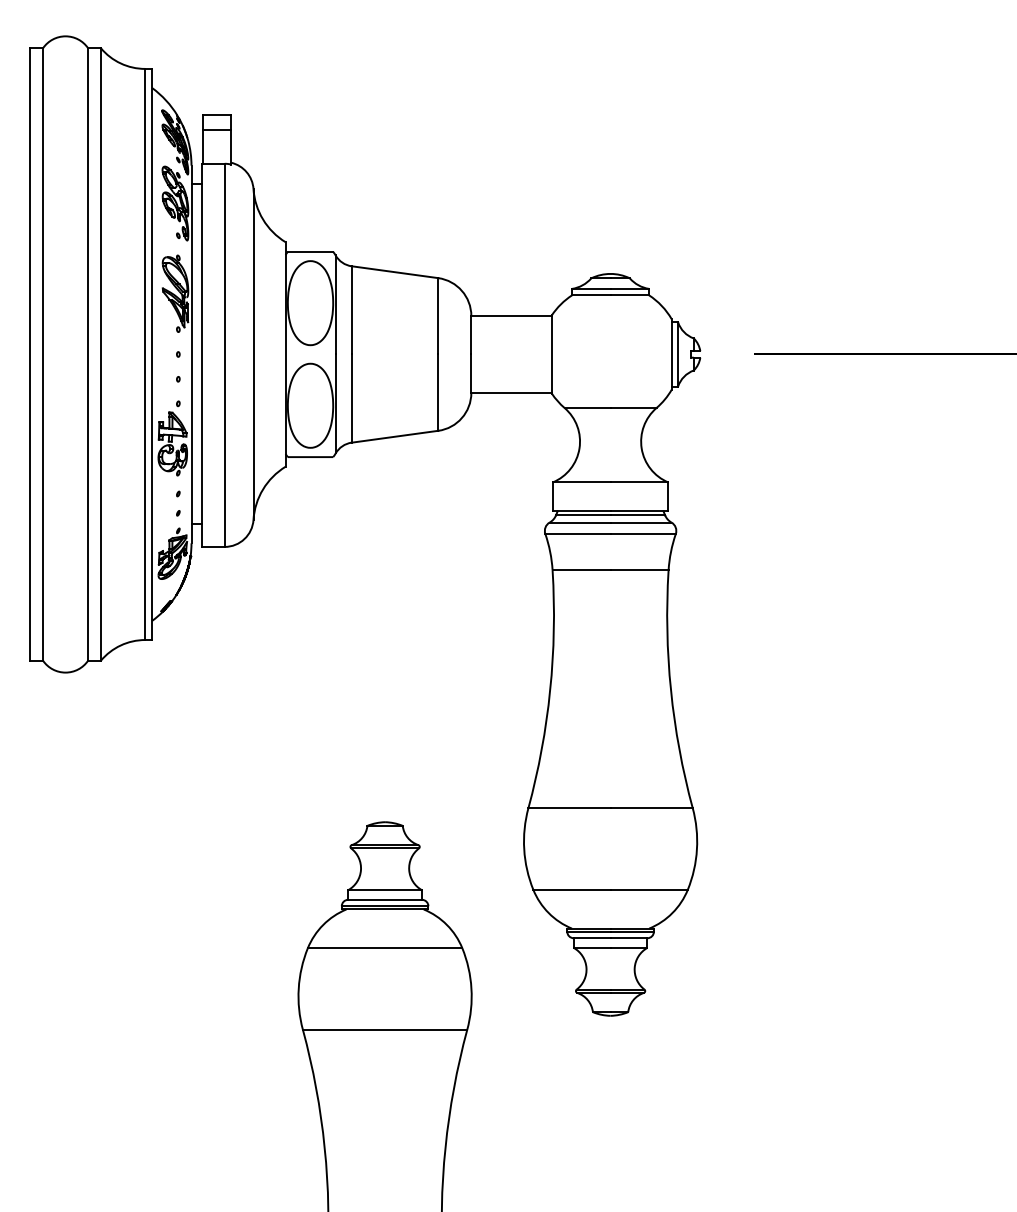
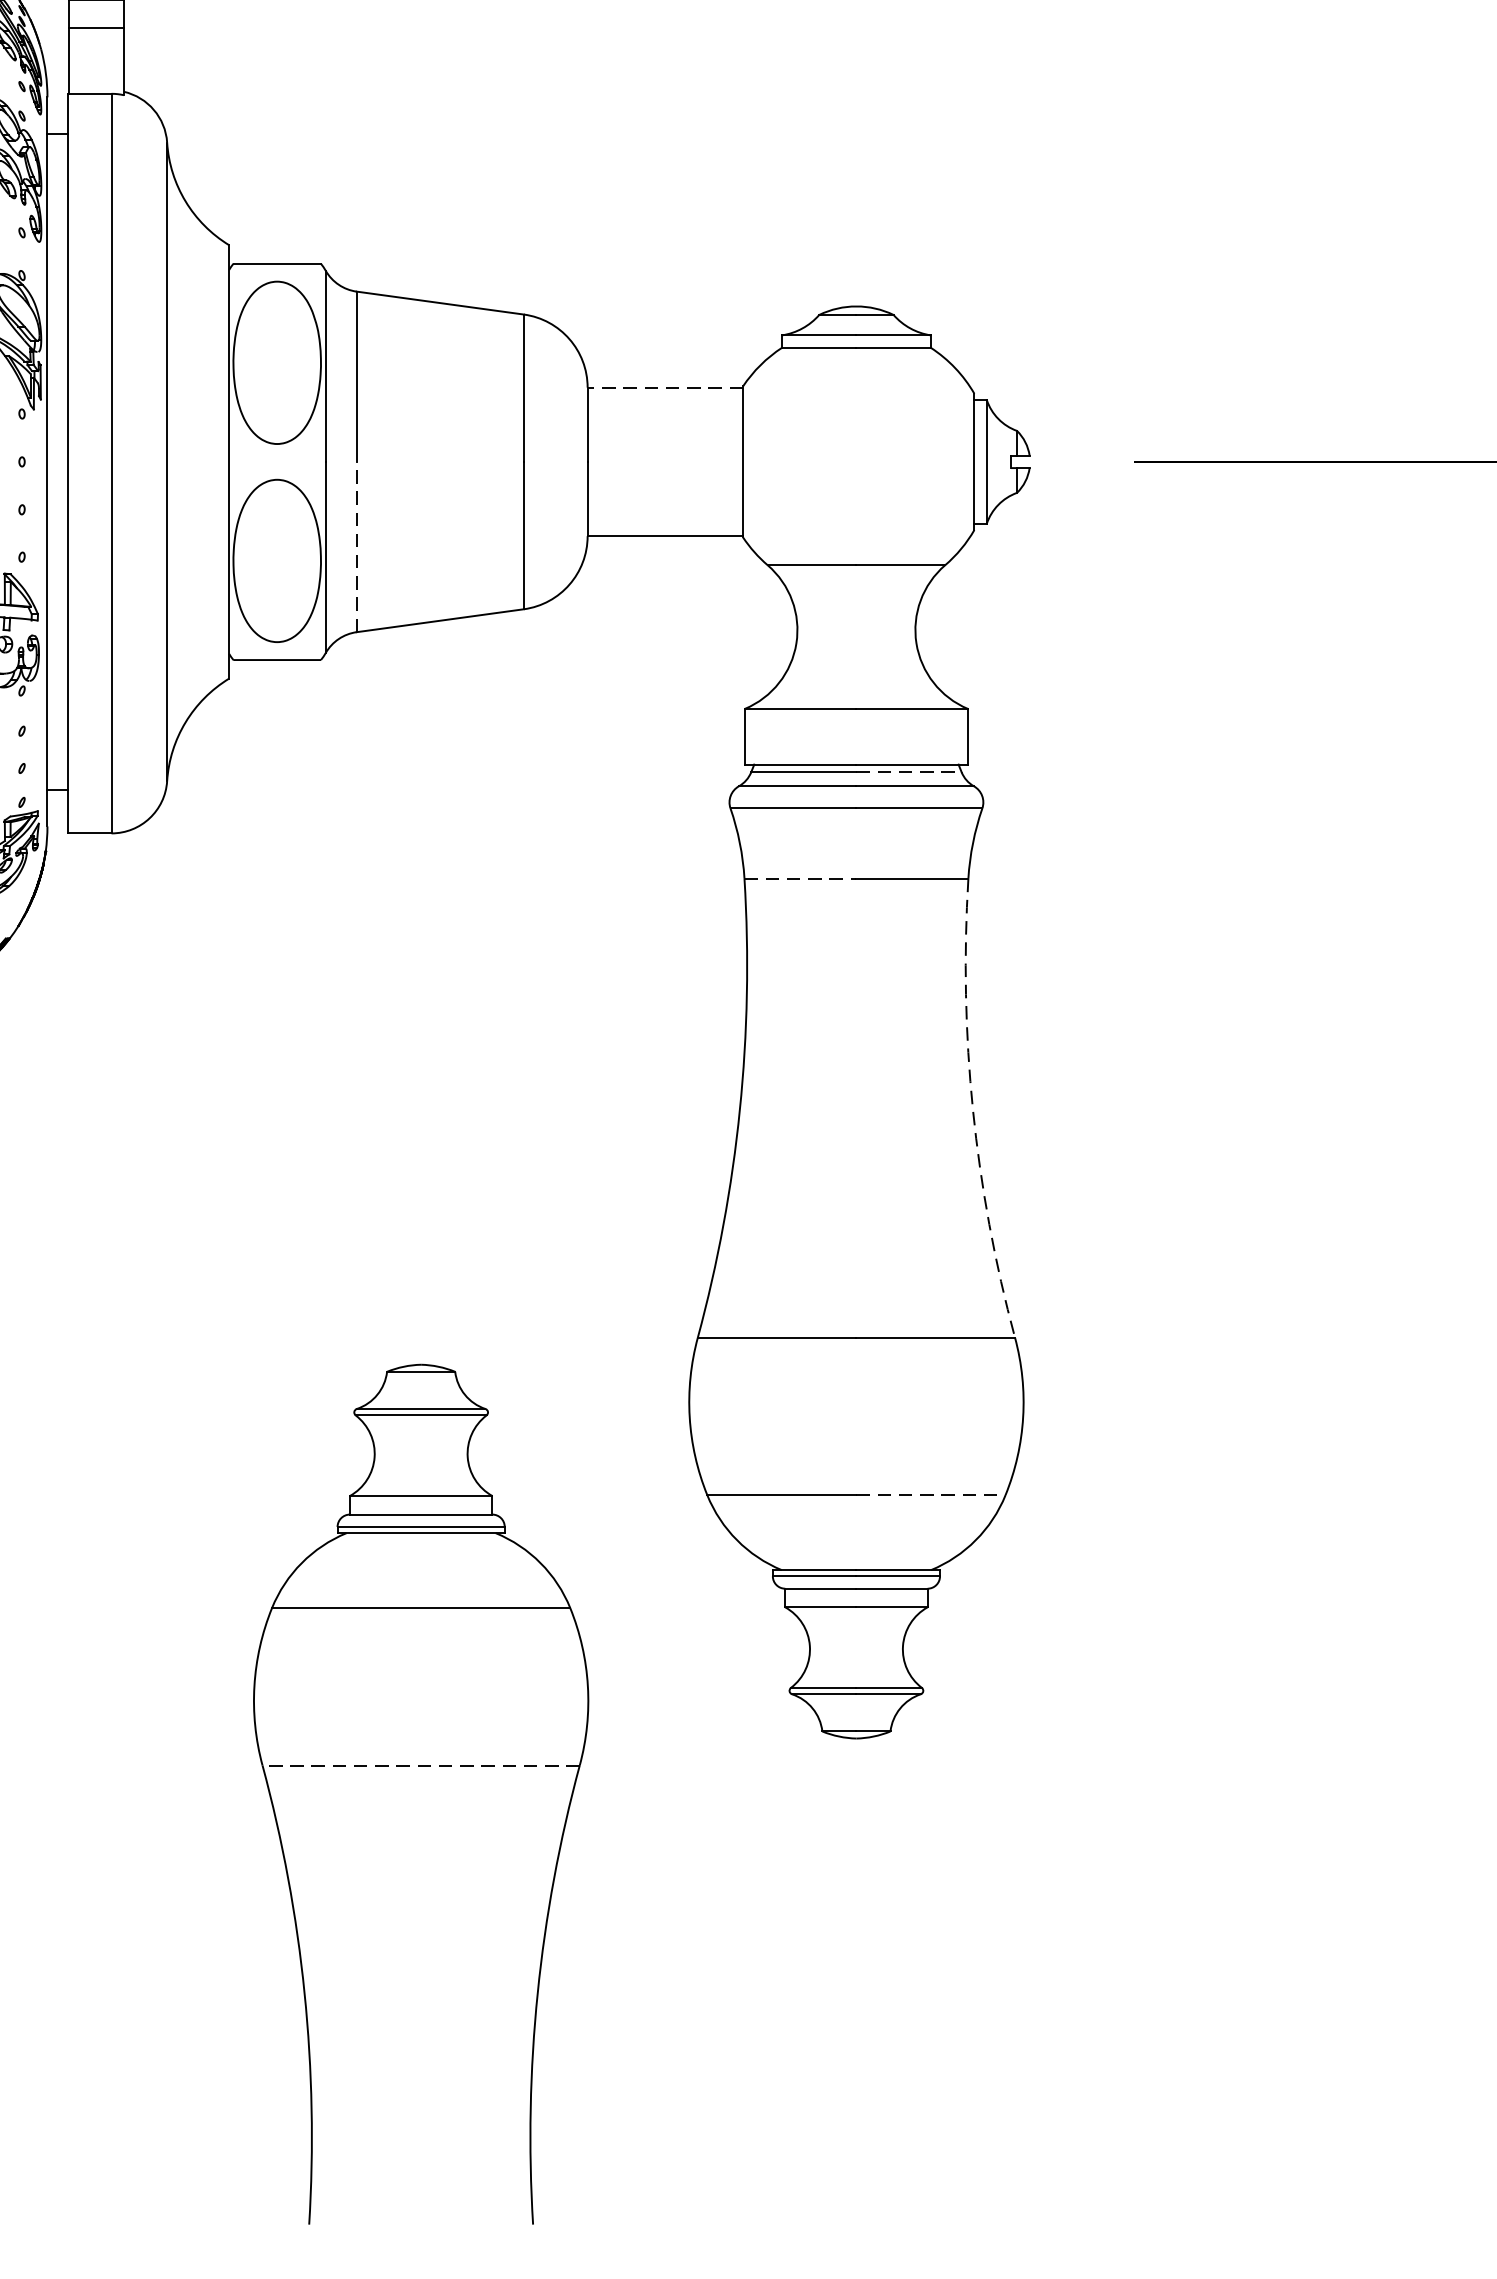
line: (511, 315) -> (665, 386), solid -> dashed
line: (351, 398) -> (356, 546), solid -> dashed
line: (638, 515) -> (910, 772), solid -> dashed
line: (582, 570) -> (802, 878), solid -> dashed
arc: (670, 690) -> (972, 1110), solid -> dashed
line: (649, 889) -> (931, 1494), solid -> dashed
line: (384, 1029) -> (420, 1764), solid -> dashed

